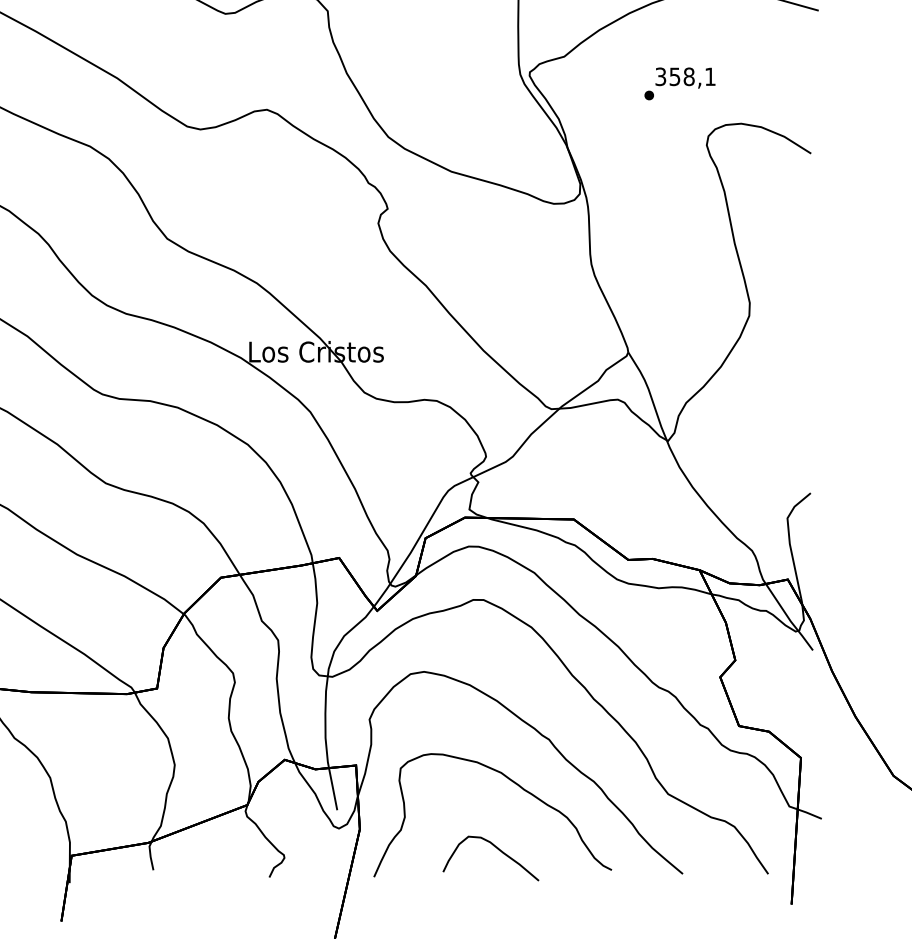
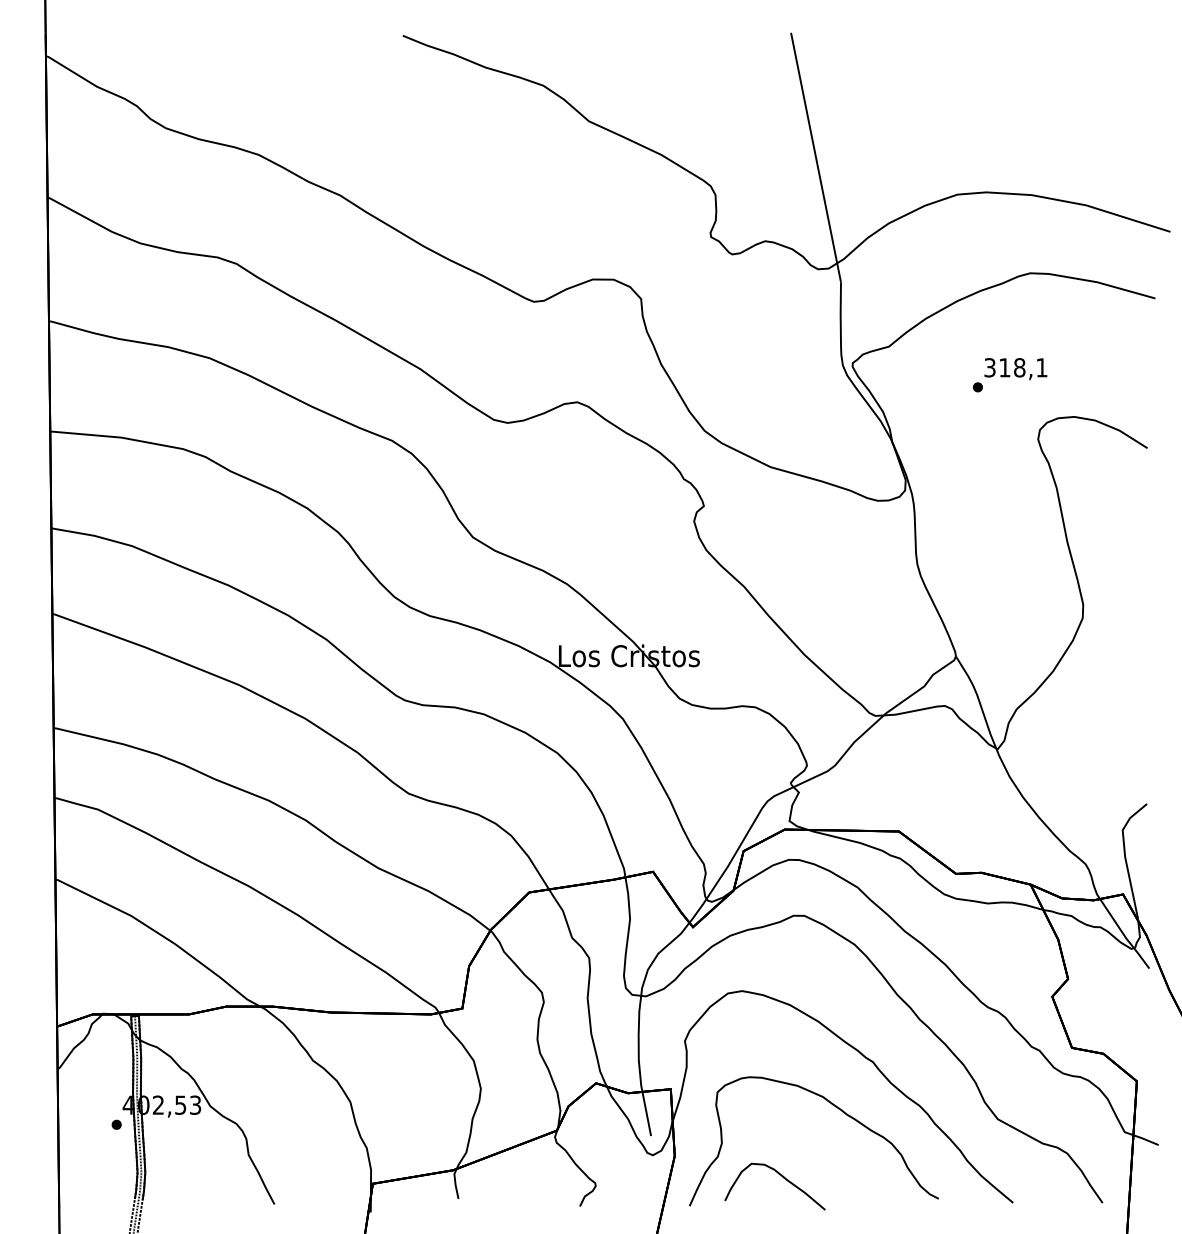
text: (674, 76) -> (1004, 367), 358,1 -> 318,1
curve: (498, 849) -> (782, 1177), moved

